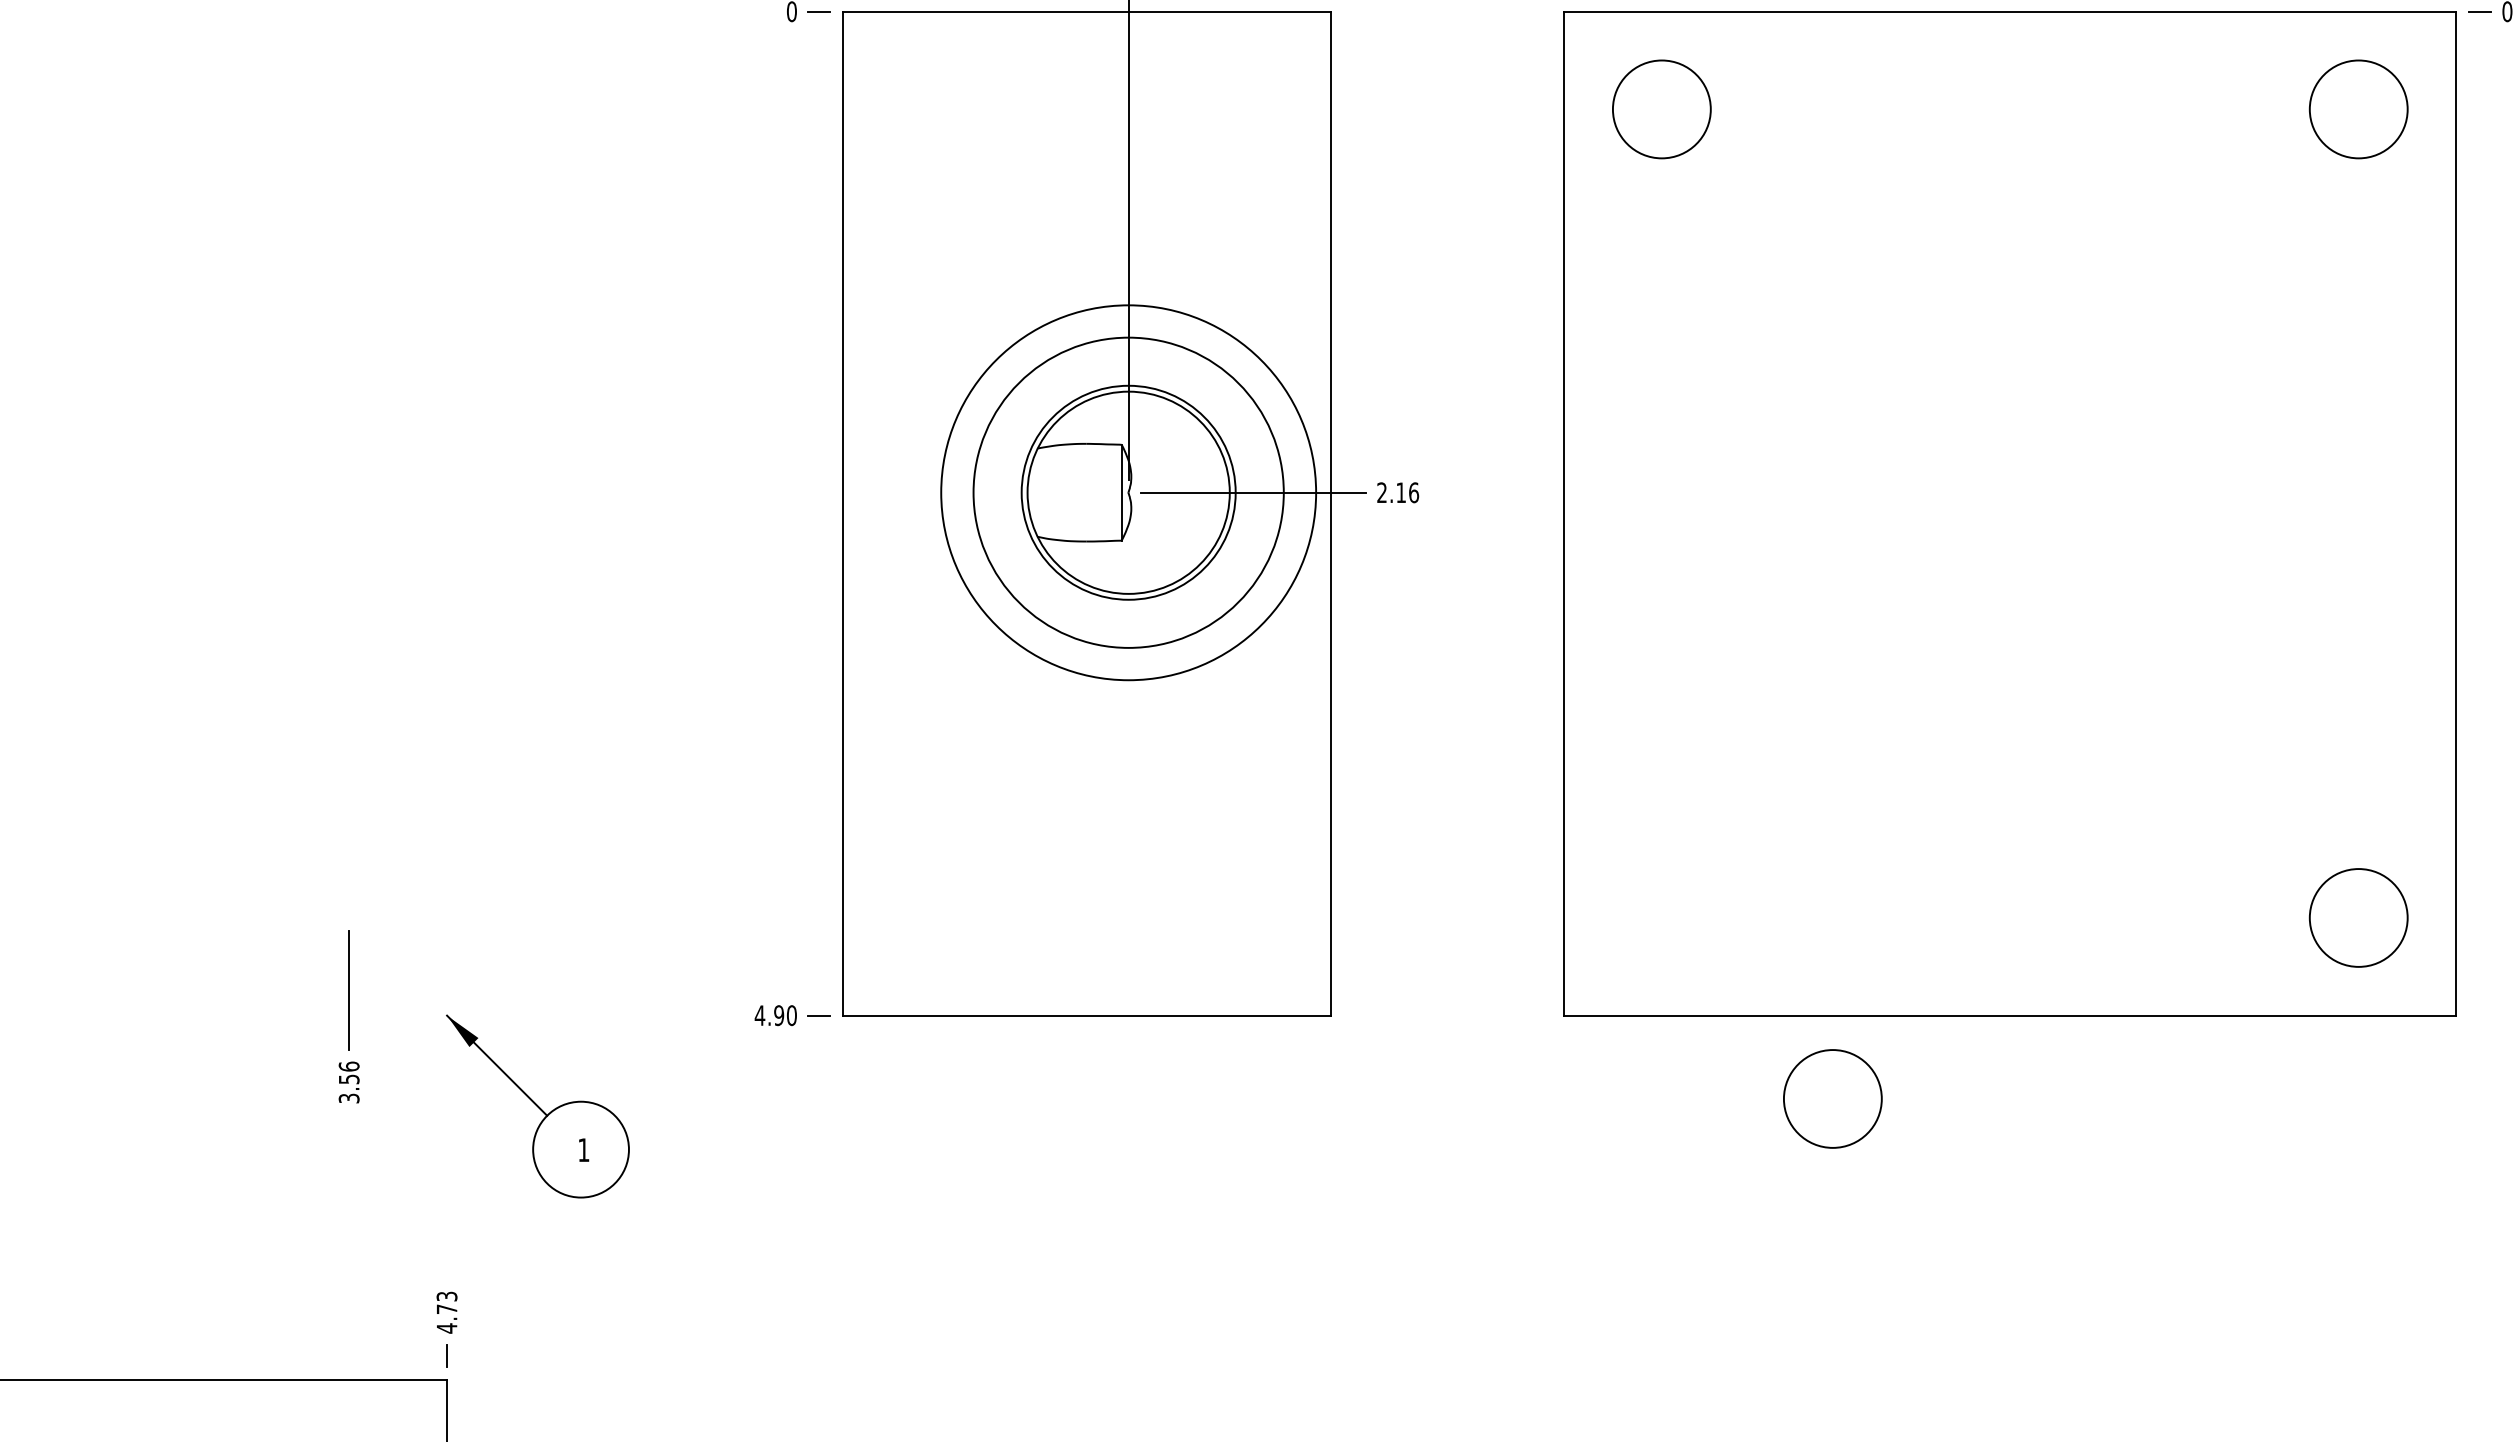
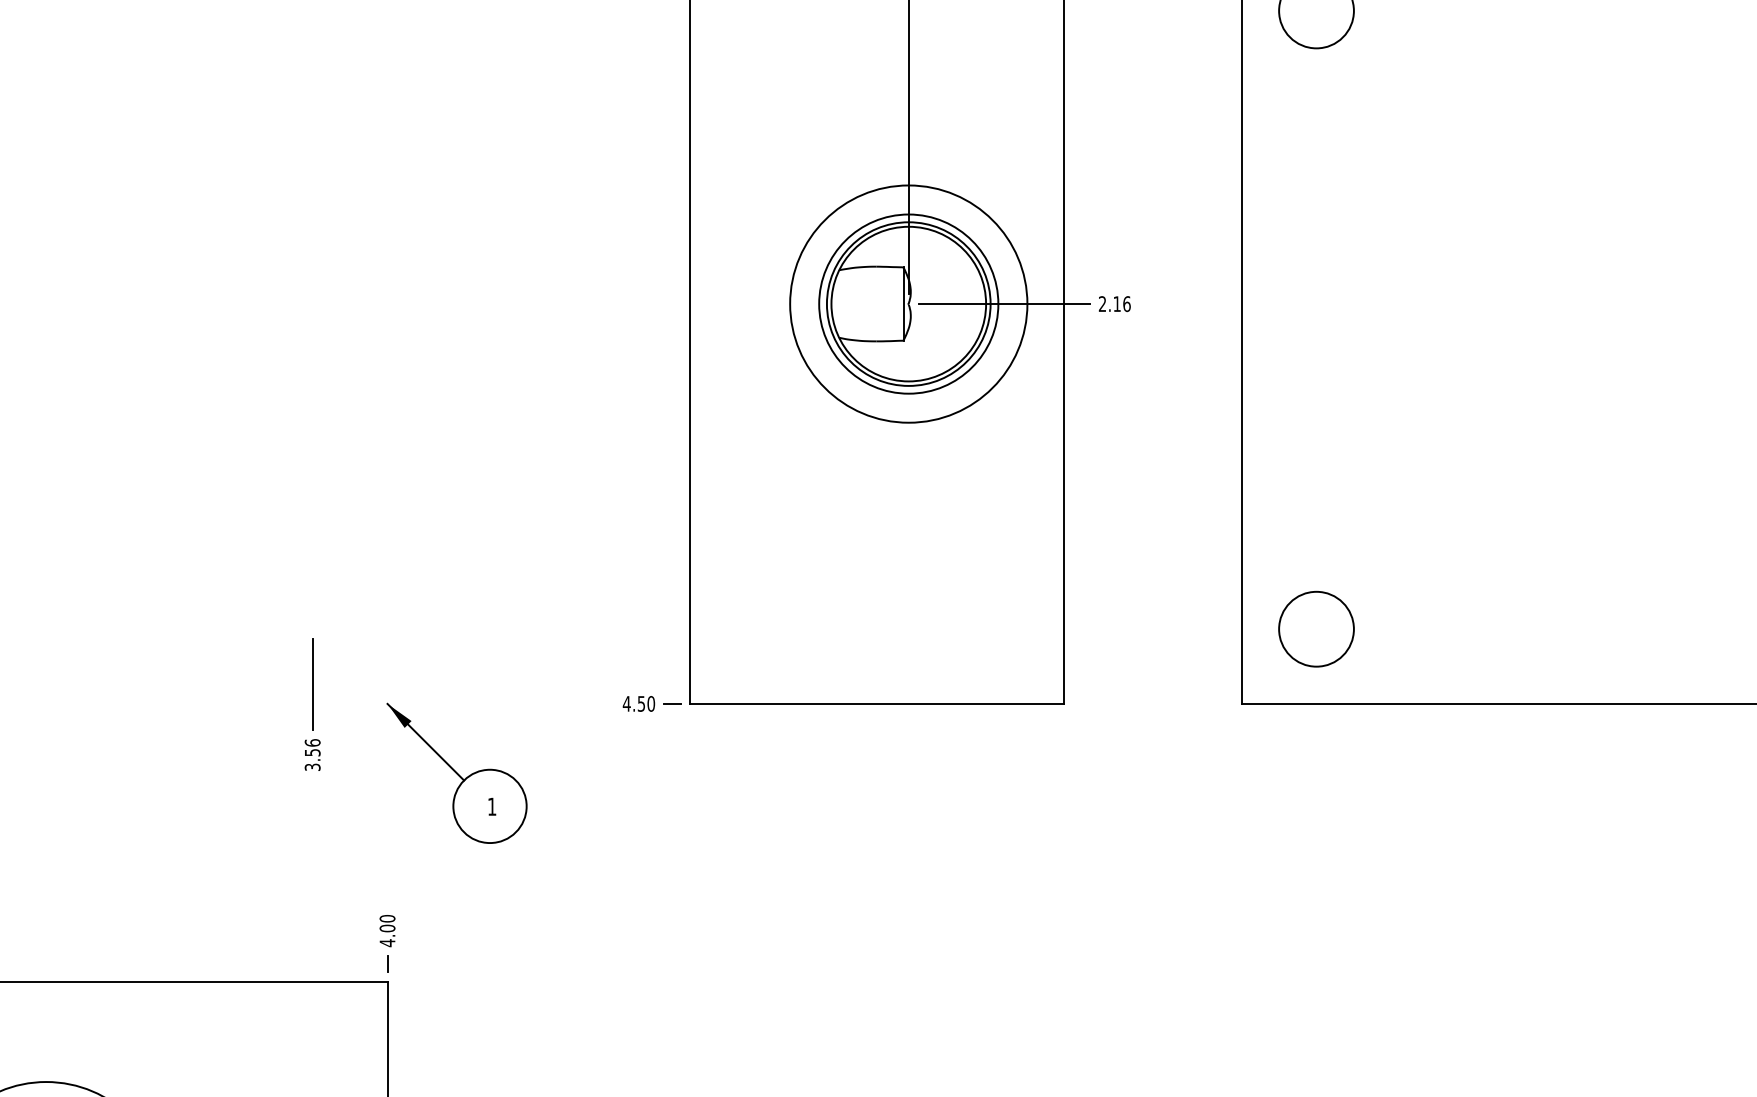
circle: (1128, 492) -> (908, 303), size x0.62
text: (779, 1015) -> (641, 703), 4.90 -> 4.50
circle: (1832, 1098) -> (1316, 628), moved
text: (446, 1302) -> (387, 923), 4.73 -> 4.00

